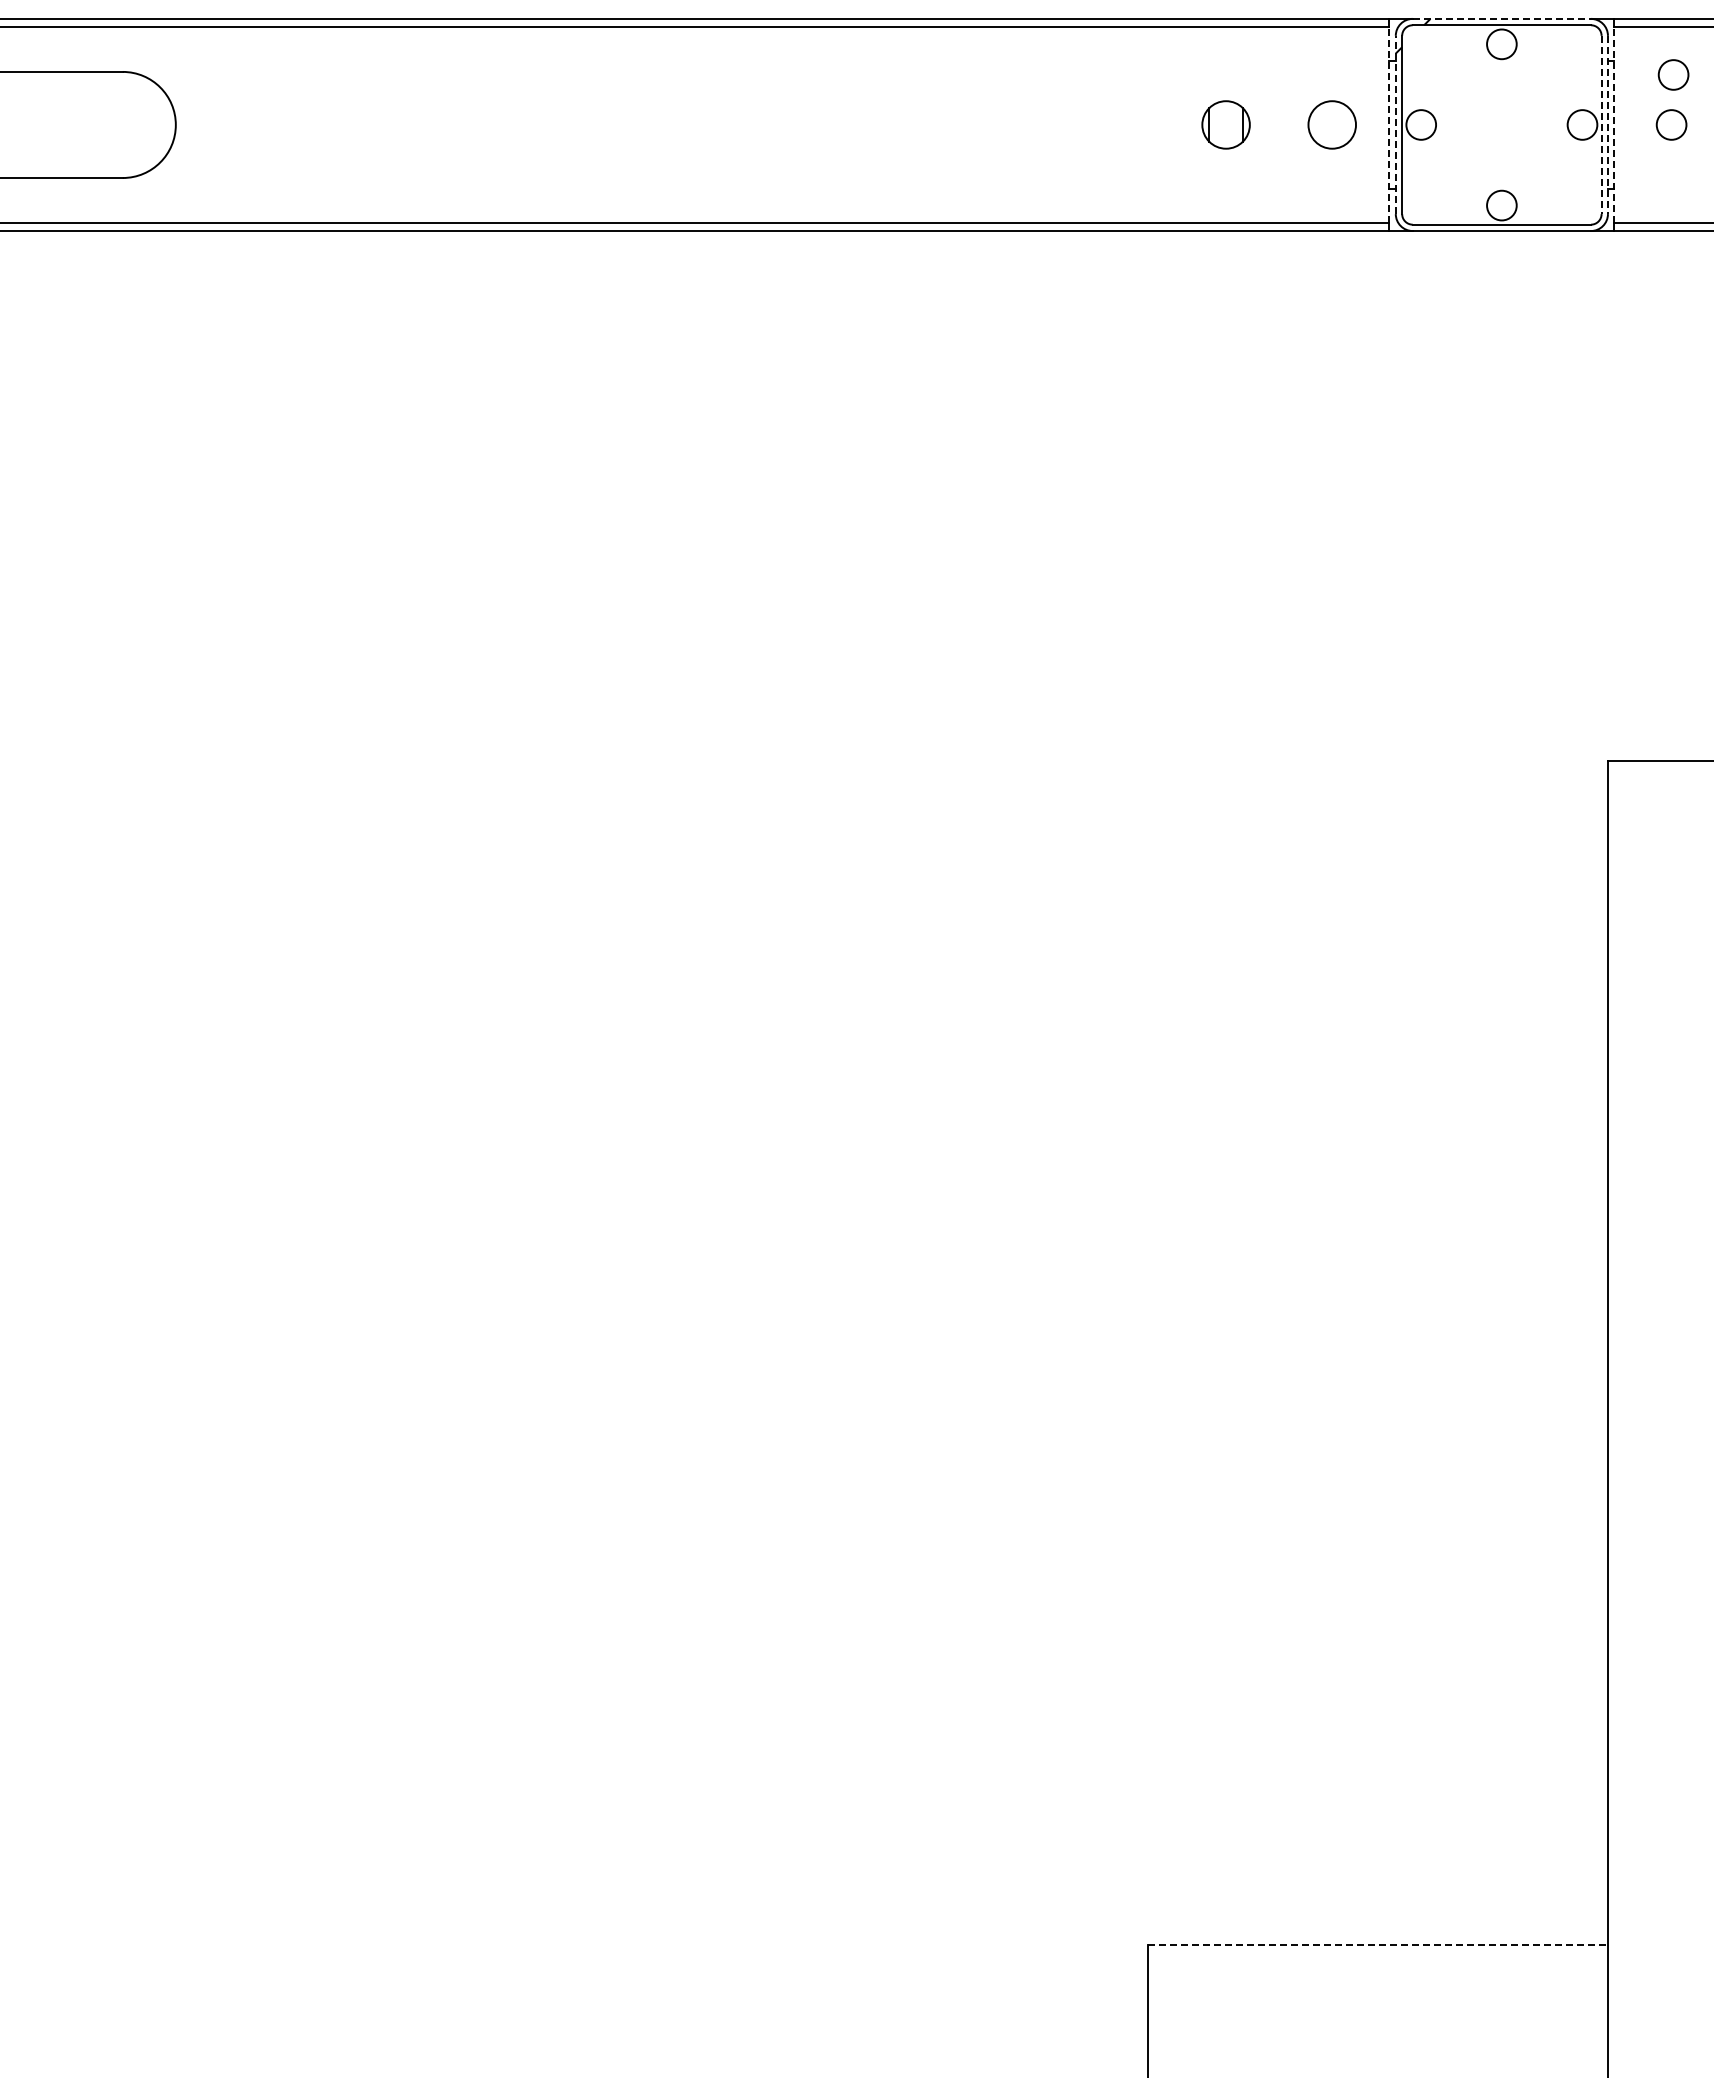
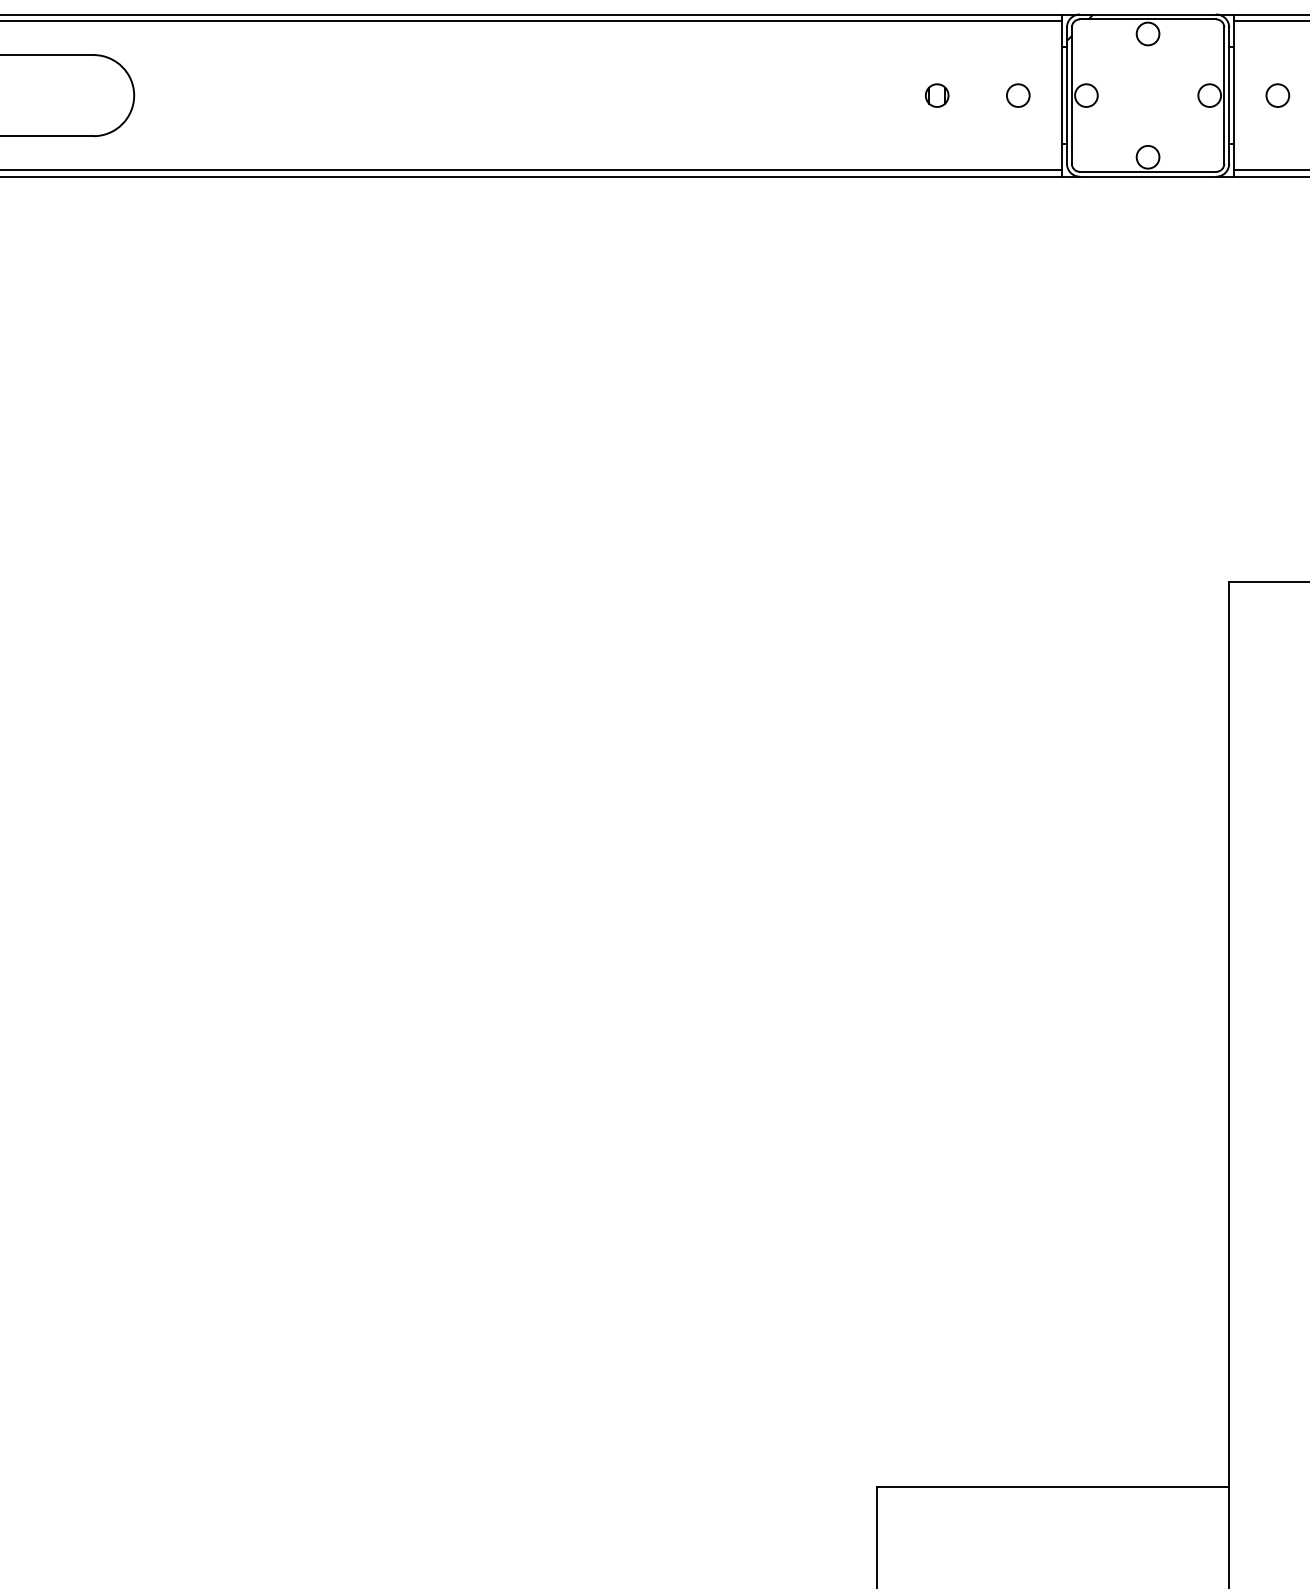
line: (1502, 18) -> (1148, 14), dashed -> solid
circle: (1673, 74) -> (1279, 57), removed
part: (1225, 124) -> (936, 95), size x0.62
circle: (1331, 124) -> (1017, 95), size x0.62
line: (1389, 124) -> (1062, 95), dashed -> solid
line: (1395, 124) -> (1066, 95), dashed -> solid
line: (1614, 124) -> (1234, 95), dashed -> solid
line: (1601, 125) -> (1224, 96), dashed -> solid
line: (1607, 125) -> (1228, 96), dashed -> solid
line: (1378, 1945) -> (1053, 1487), dashed -> solid

